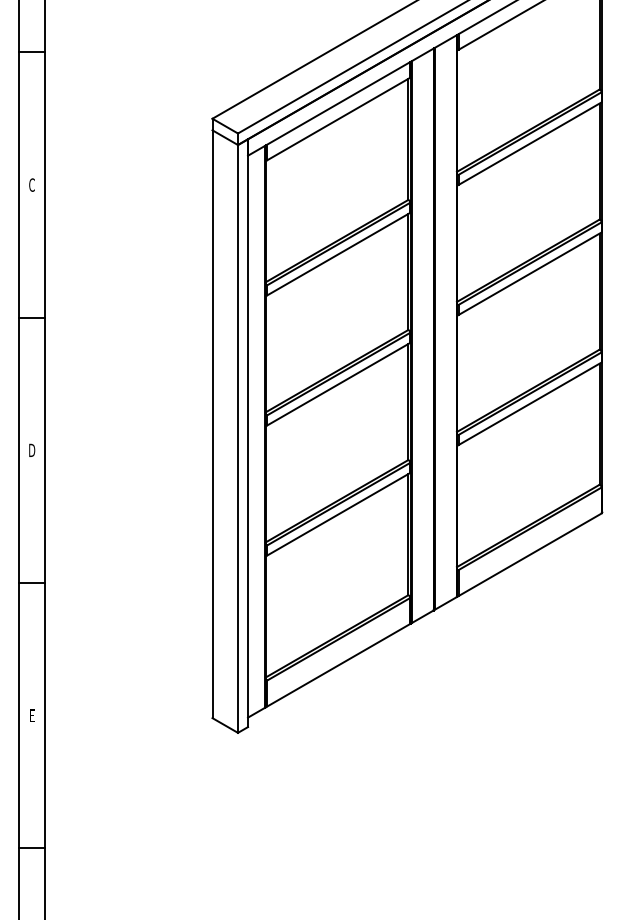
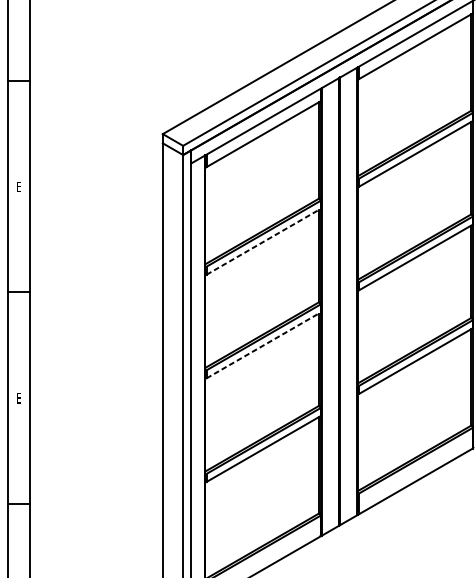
text: (31, 184) -> (18, 186), C -> E
line: (338, 254) -> (263, 242), solid -> dashed
line: (338, 384) -> (263, 345), solid -> dashed
text: (32, 449) -> (19, 397), D -> E

